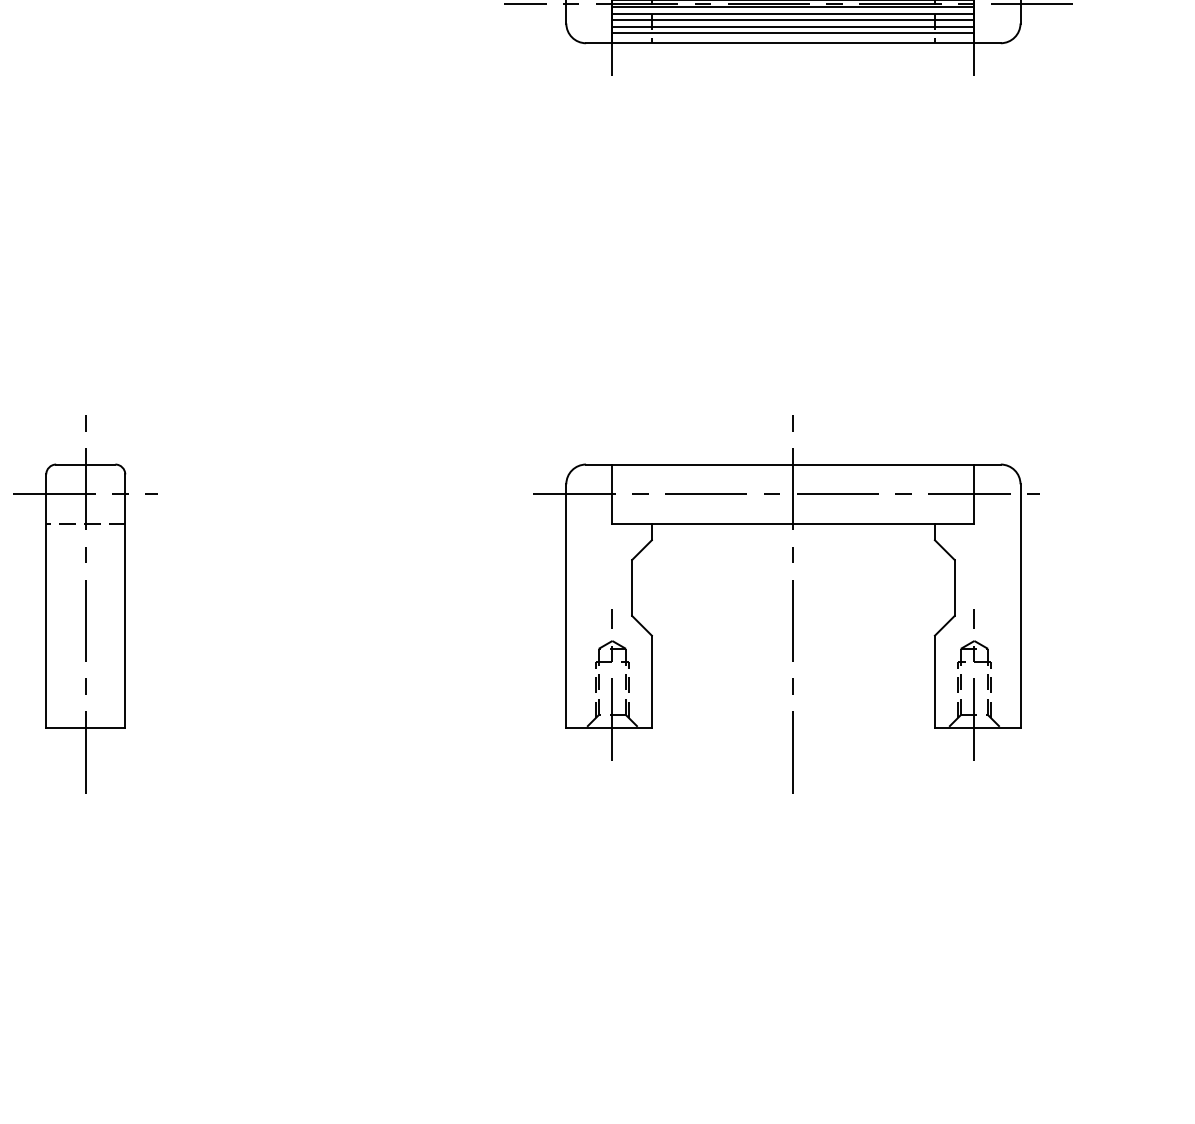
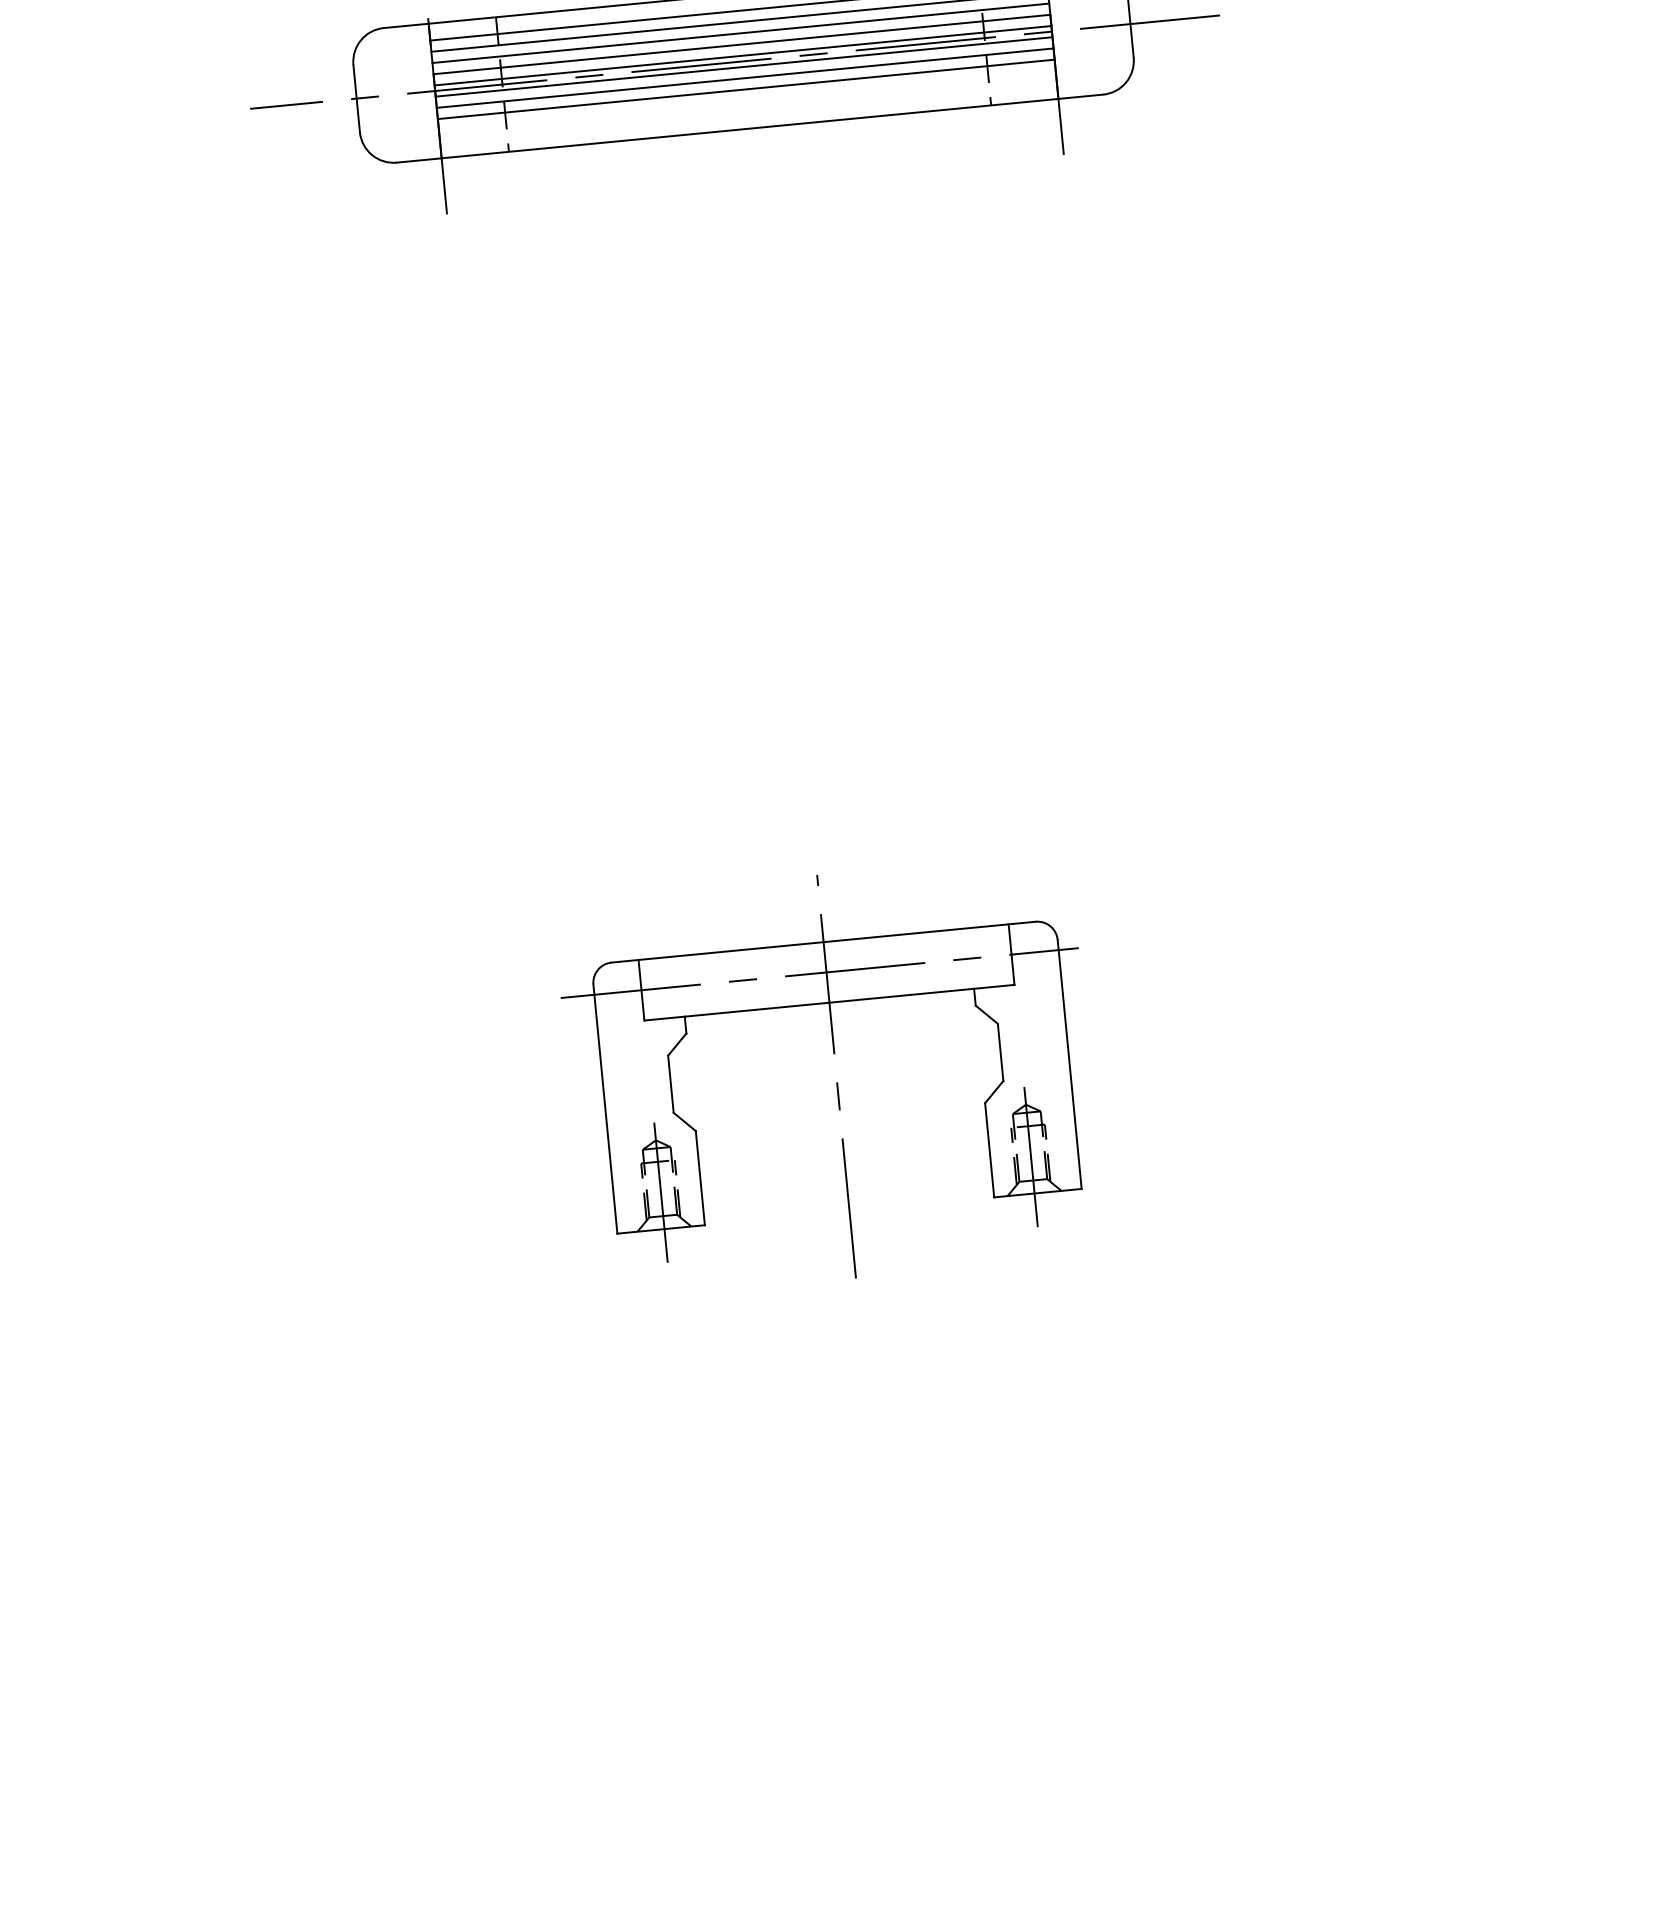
line: (793, 26) -> (747, 100), removed
line: (793, 33) -> (748, 111), removed
part: (786, 604) -> (830, 1085), size x0.6

